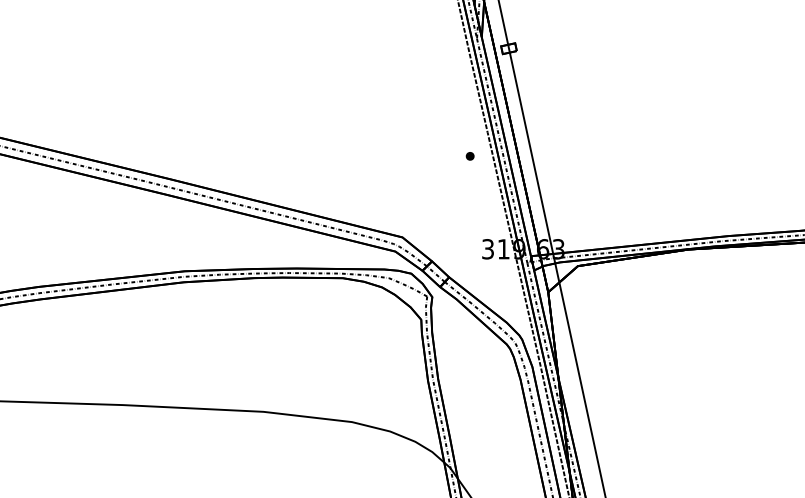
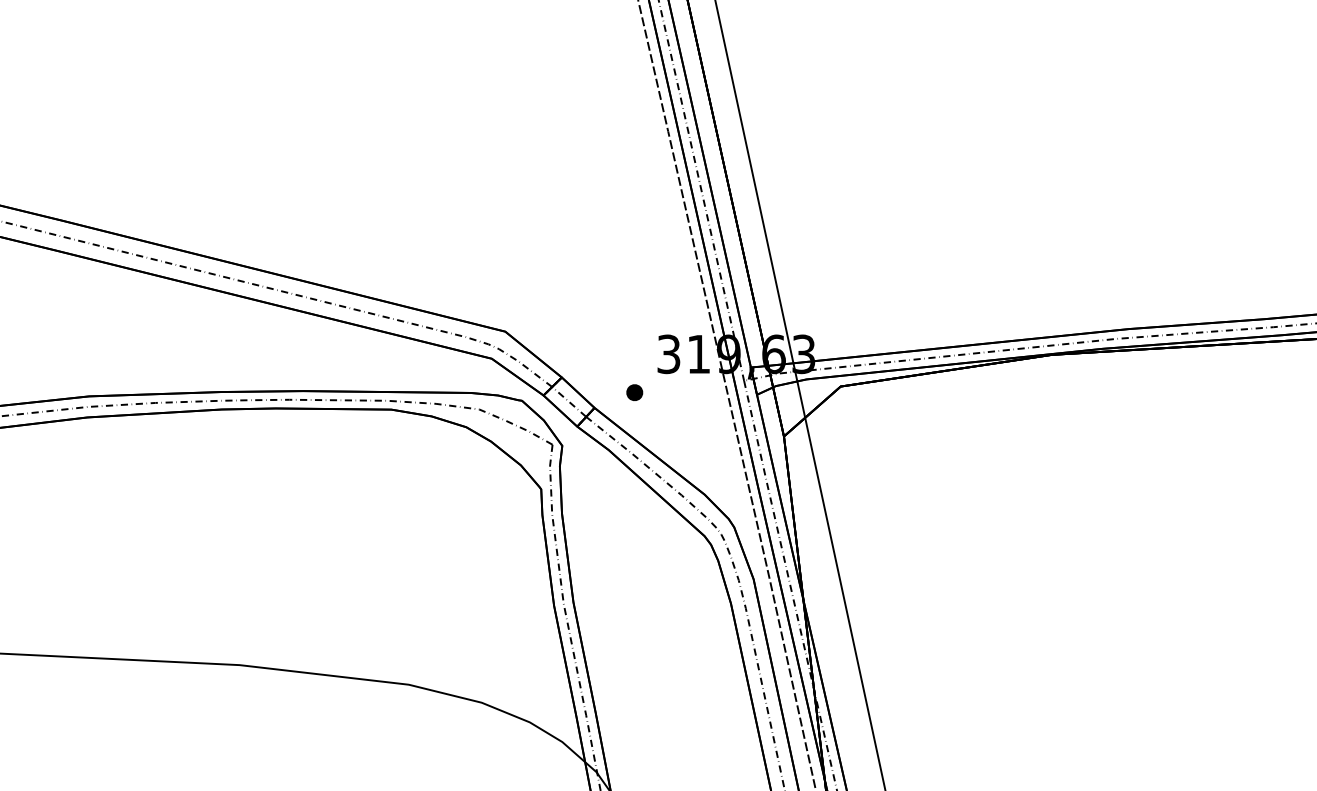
part: (469, 156) -> (633, 392), moved

